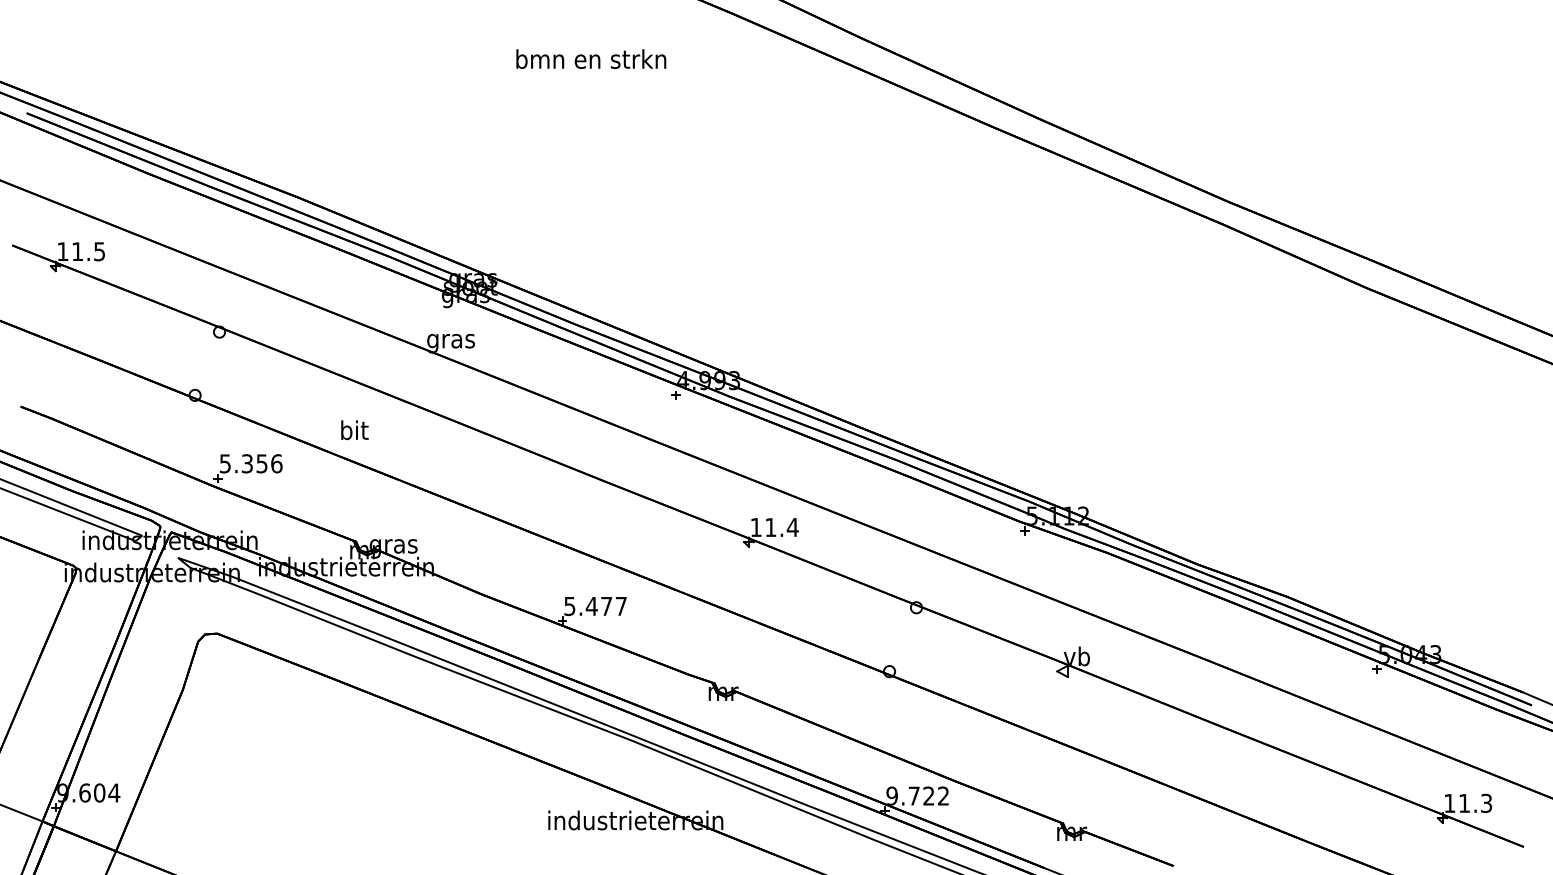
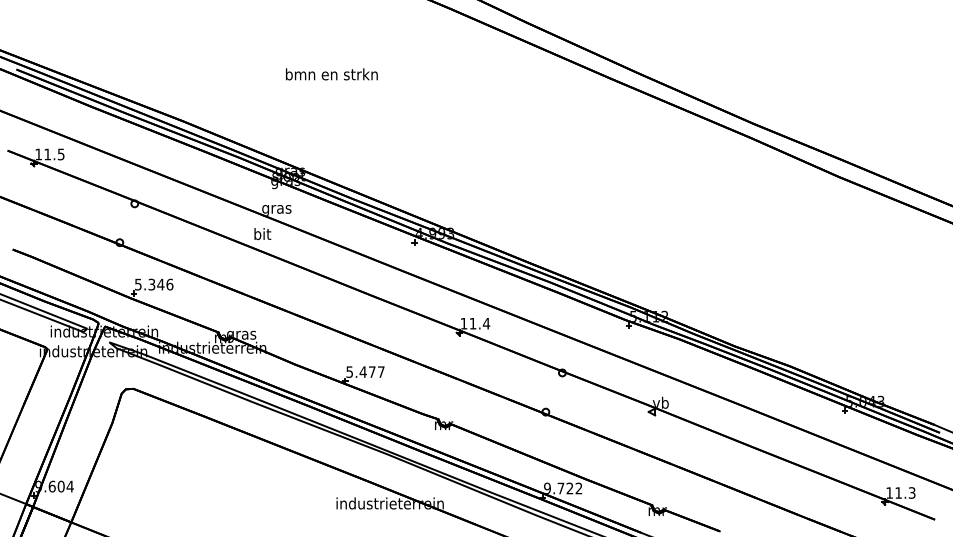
text: (590, 59) -> (331, 74), moved
text: (354, 429) -> (262, 233), moved
text: (261, 463) -> (160, 284), 5.356 -> 5.346

